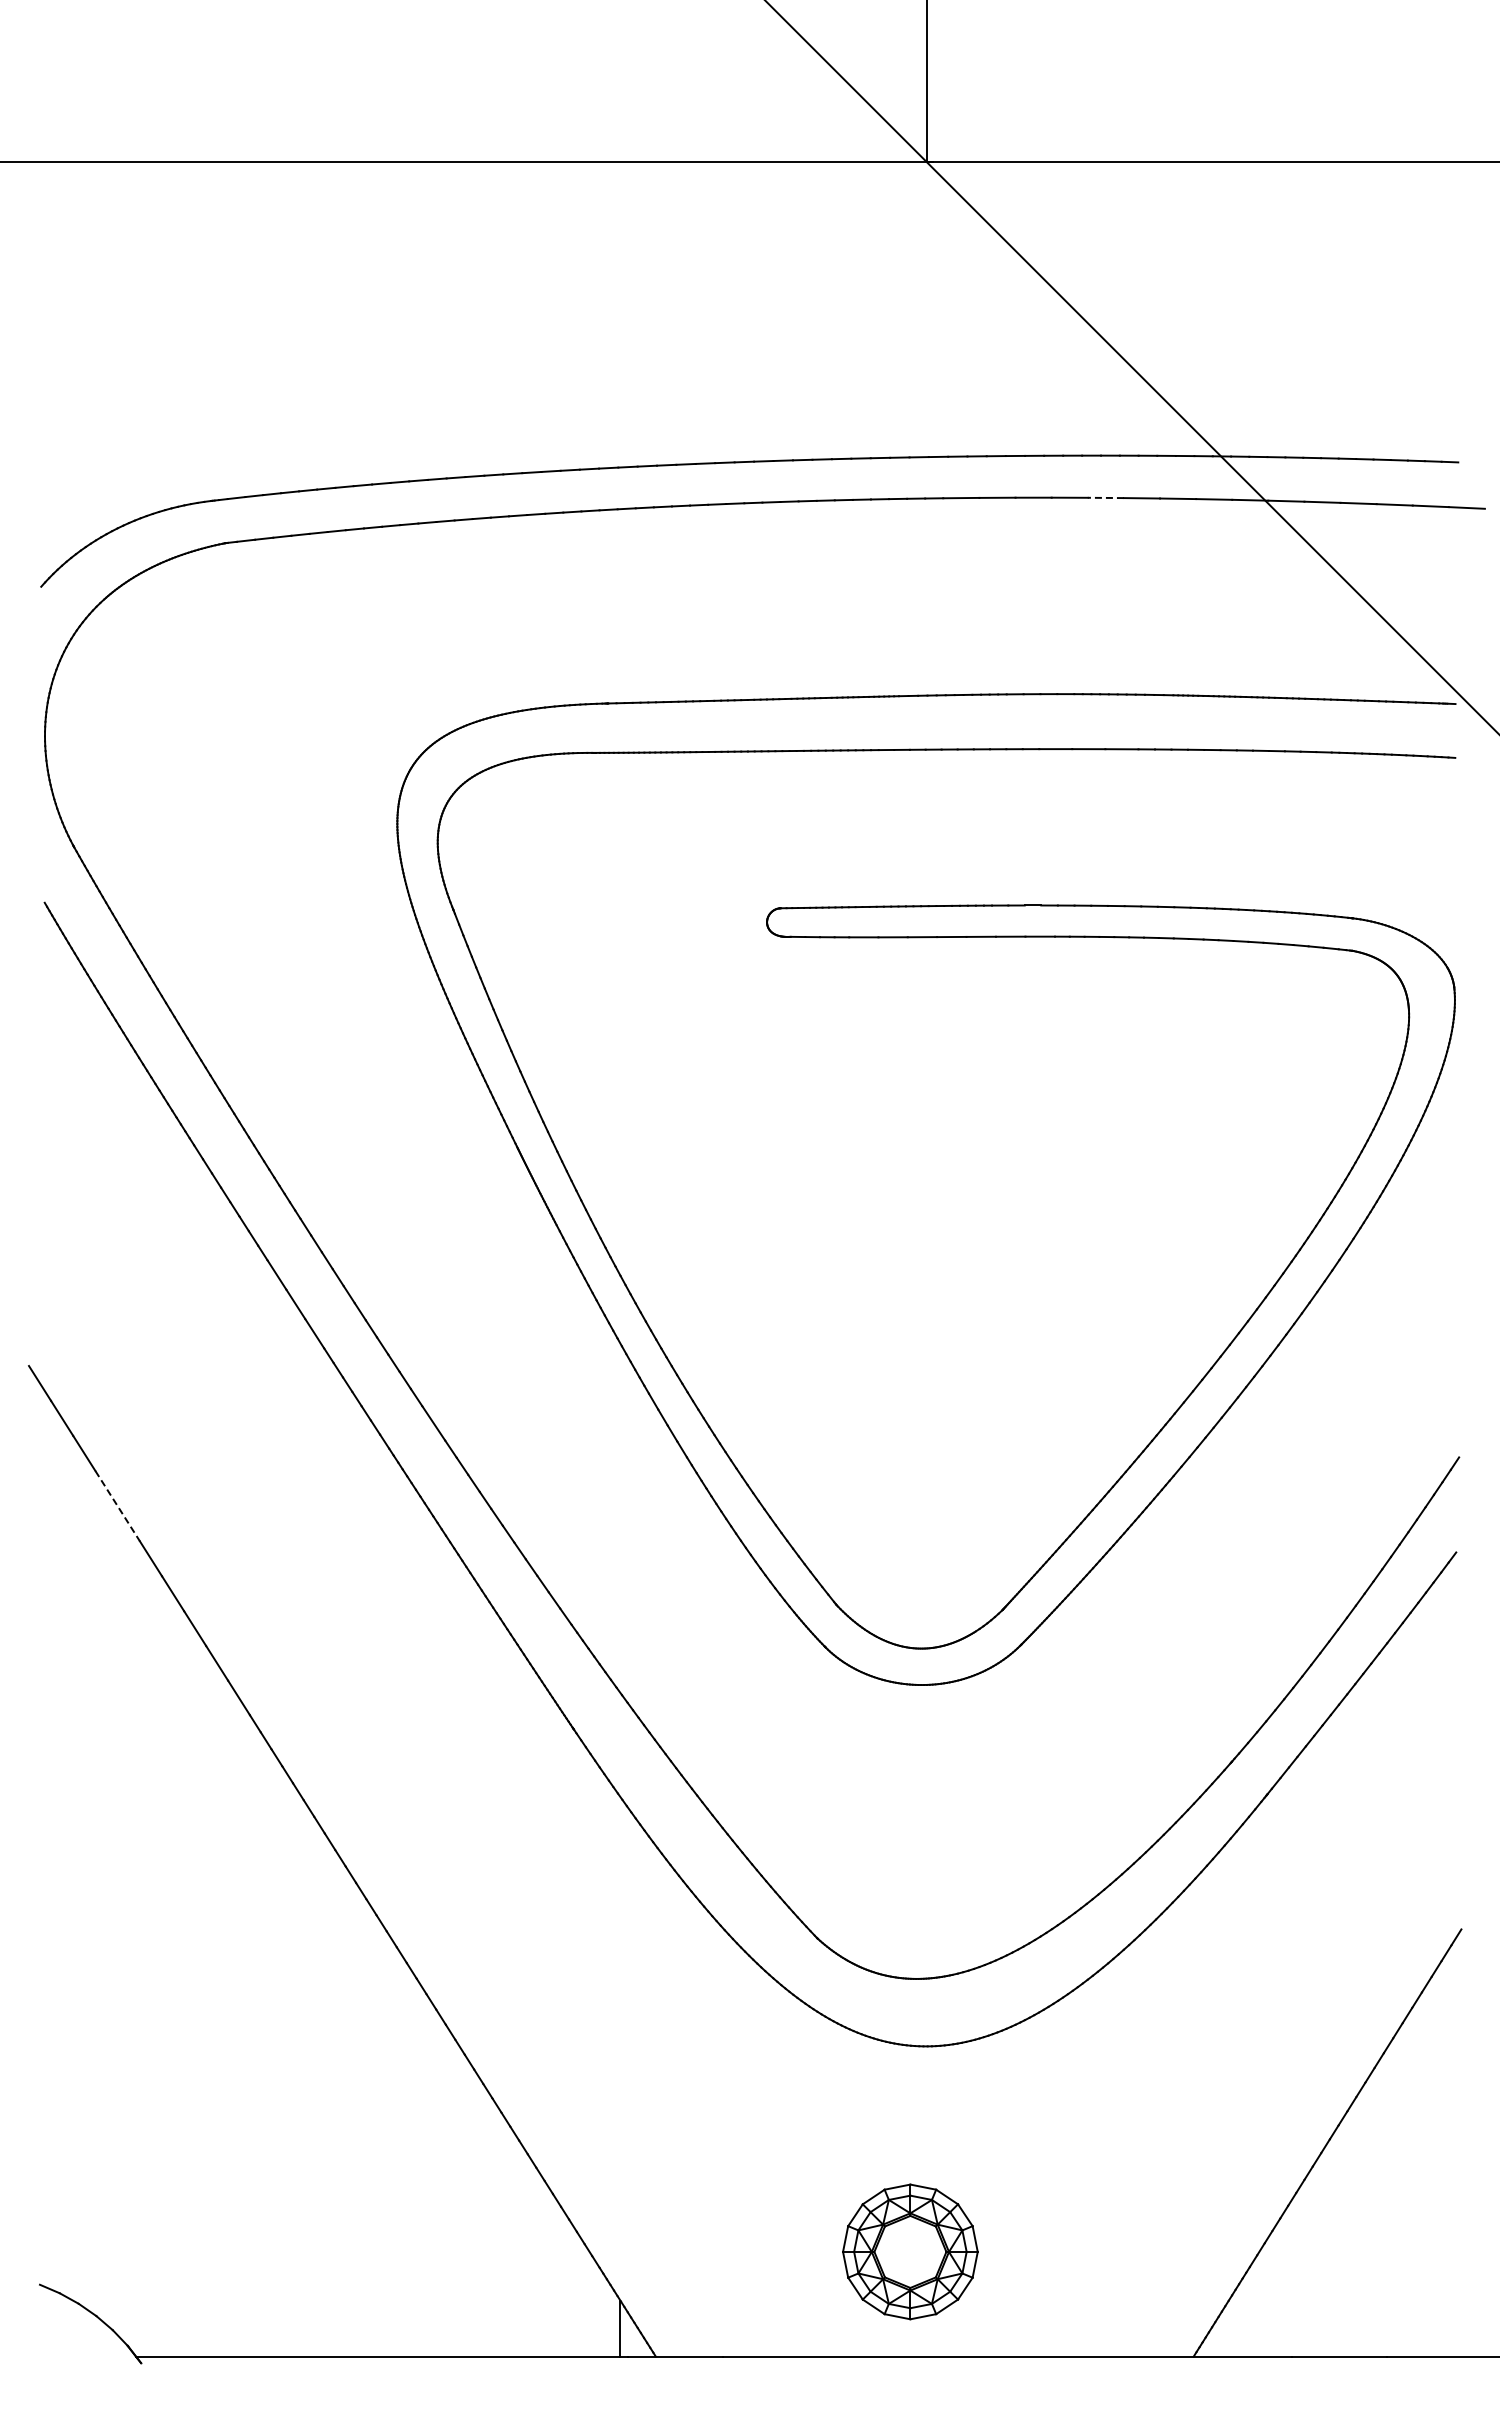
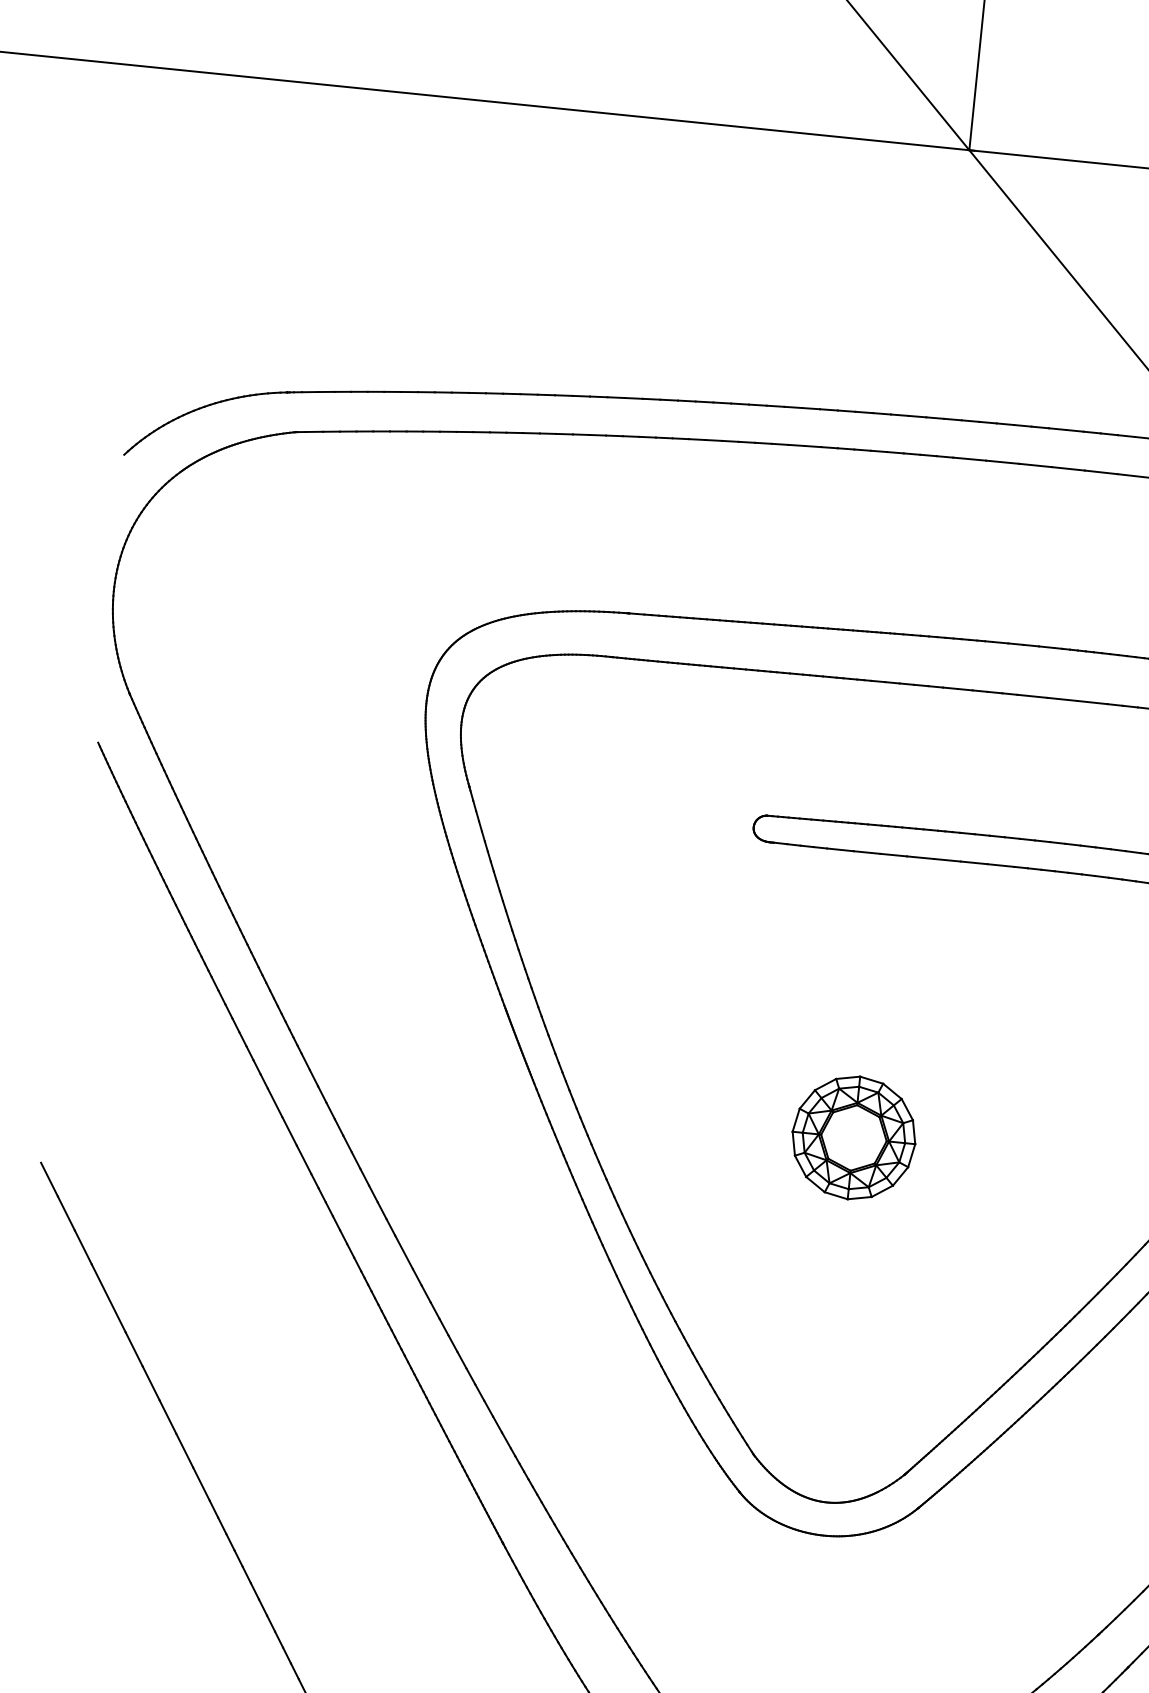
line: (1105, 497) -> (1100, 471), dashed -> solid
part: (910, 1248) -> (854, 1137), added
line: (117, 1506) -> (108, 1298), dashed -> solid

